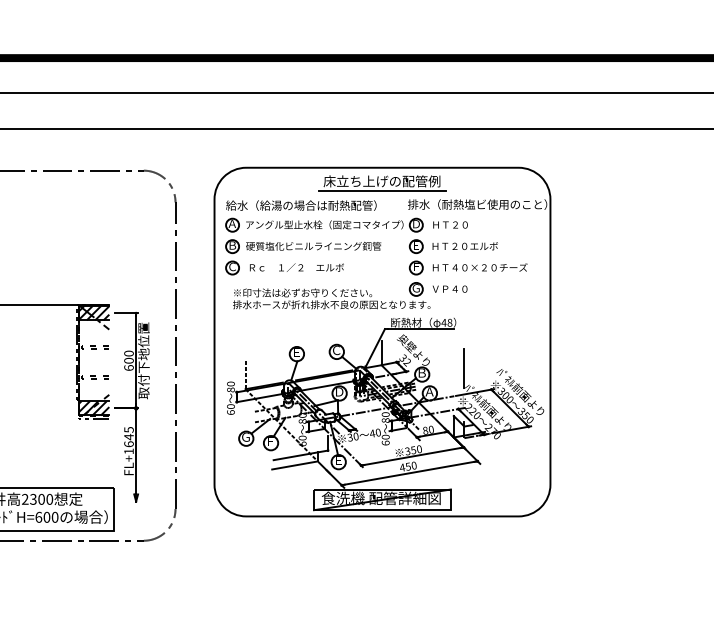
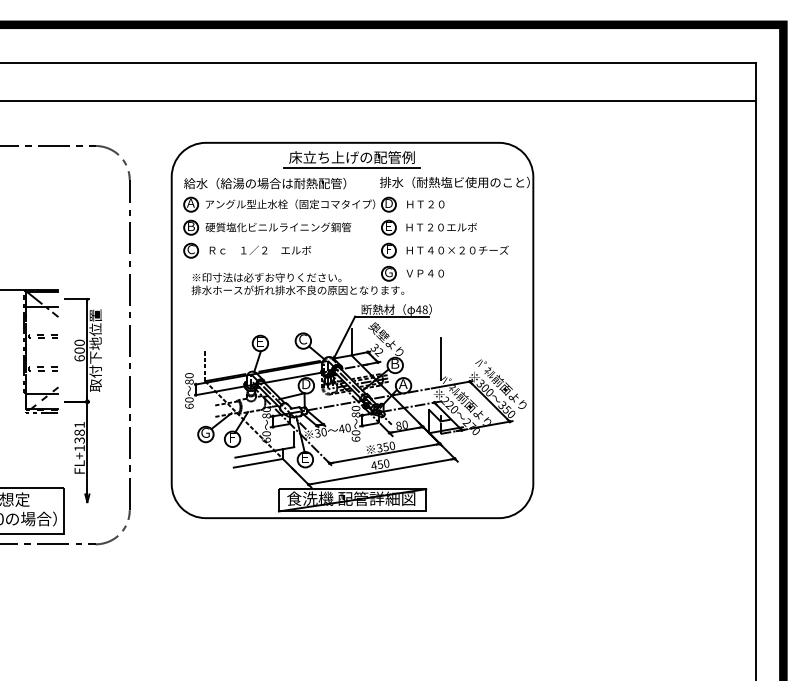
hatch: (93, 313) -> (41, 299), removed
hatch: (93, 408) -> (41, 401), removed
text: (128, 436) -> (79, 432), FL+1645 -> FL+1381

